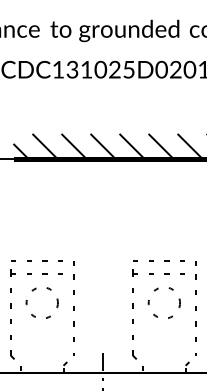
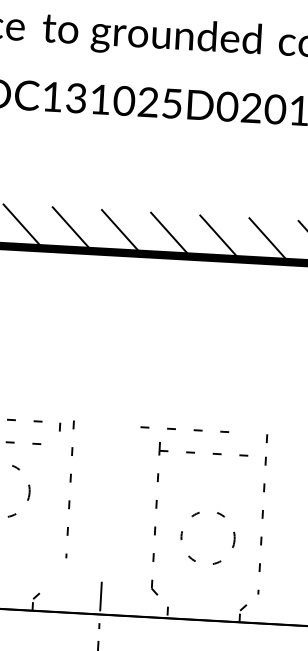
line: (153, 260) -> (175, 428), moved
circle: (163, 302) -> (206, 537), moved
line: (73, 310) -> (70, 481), moved

